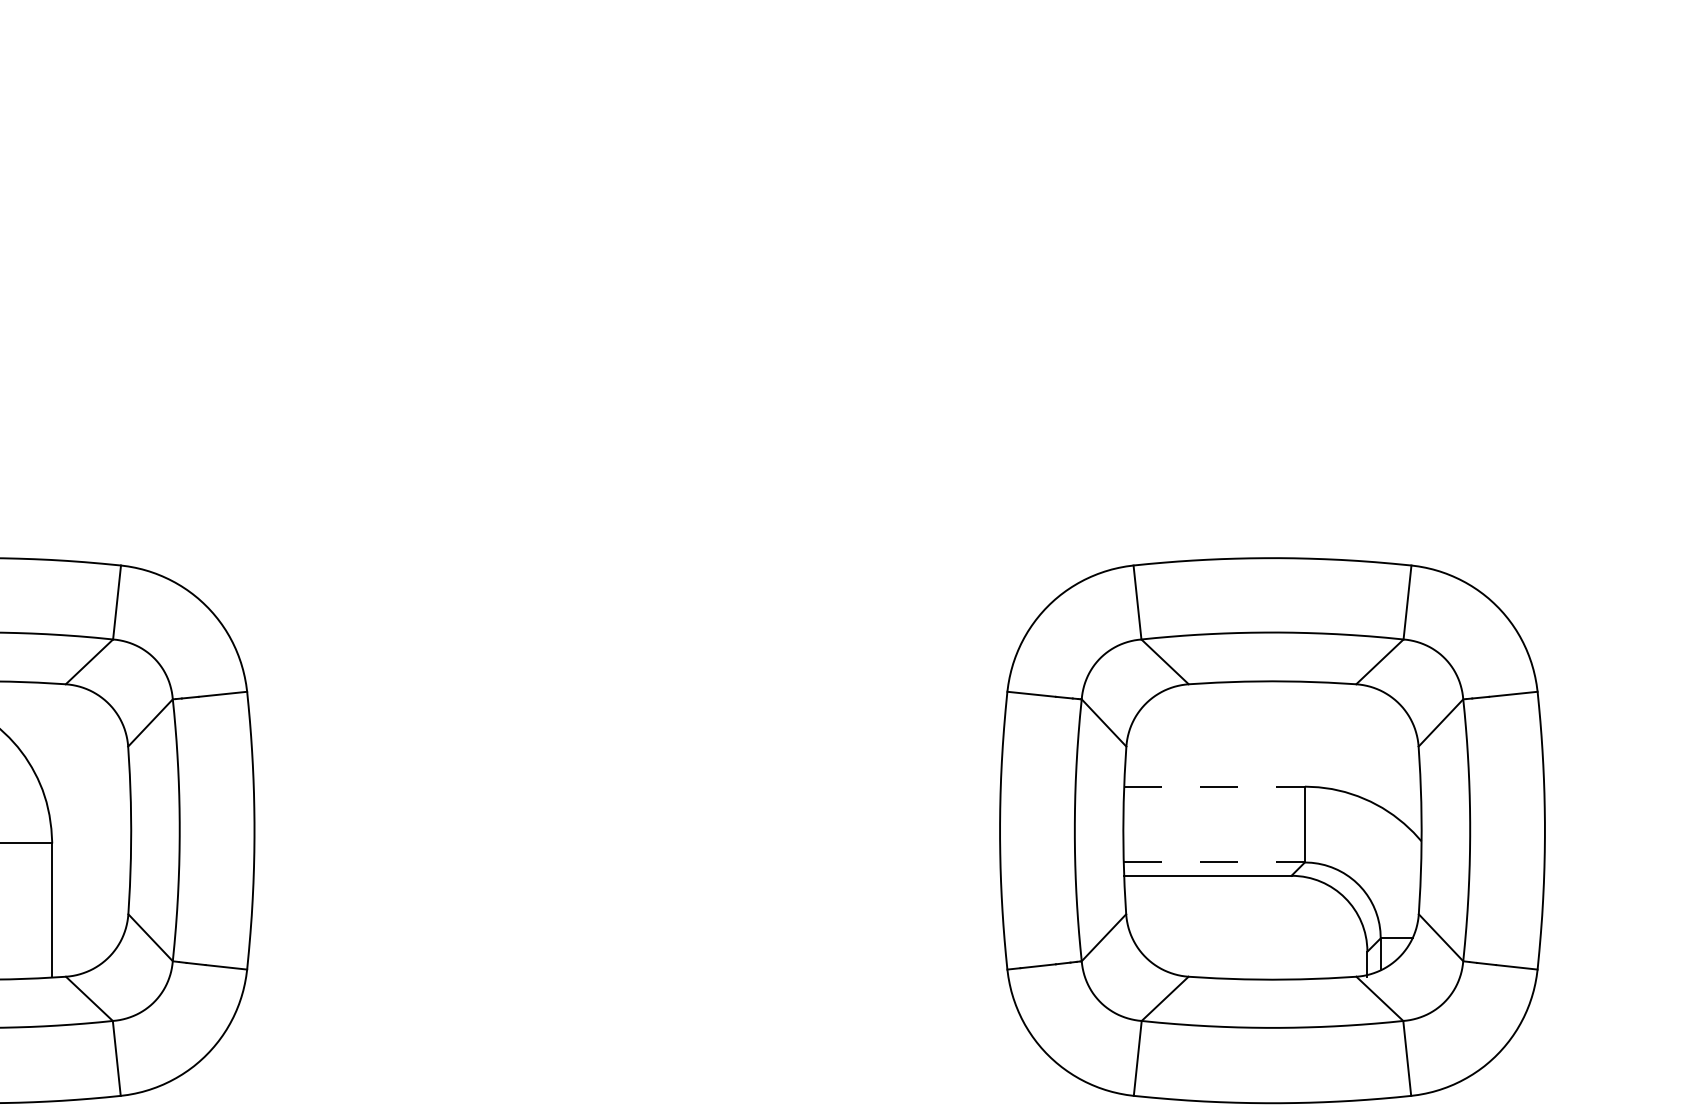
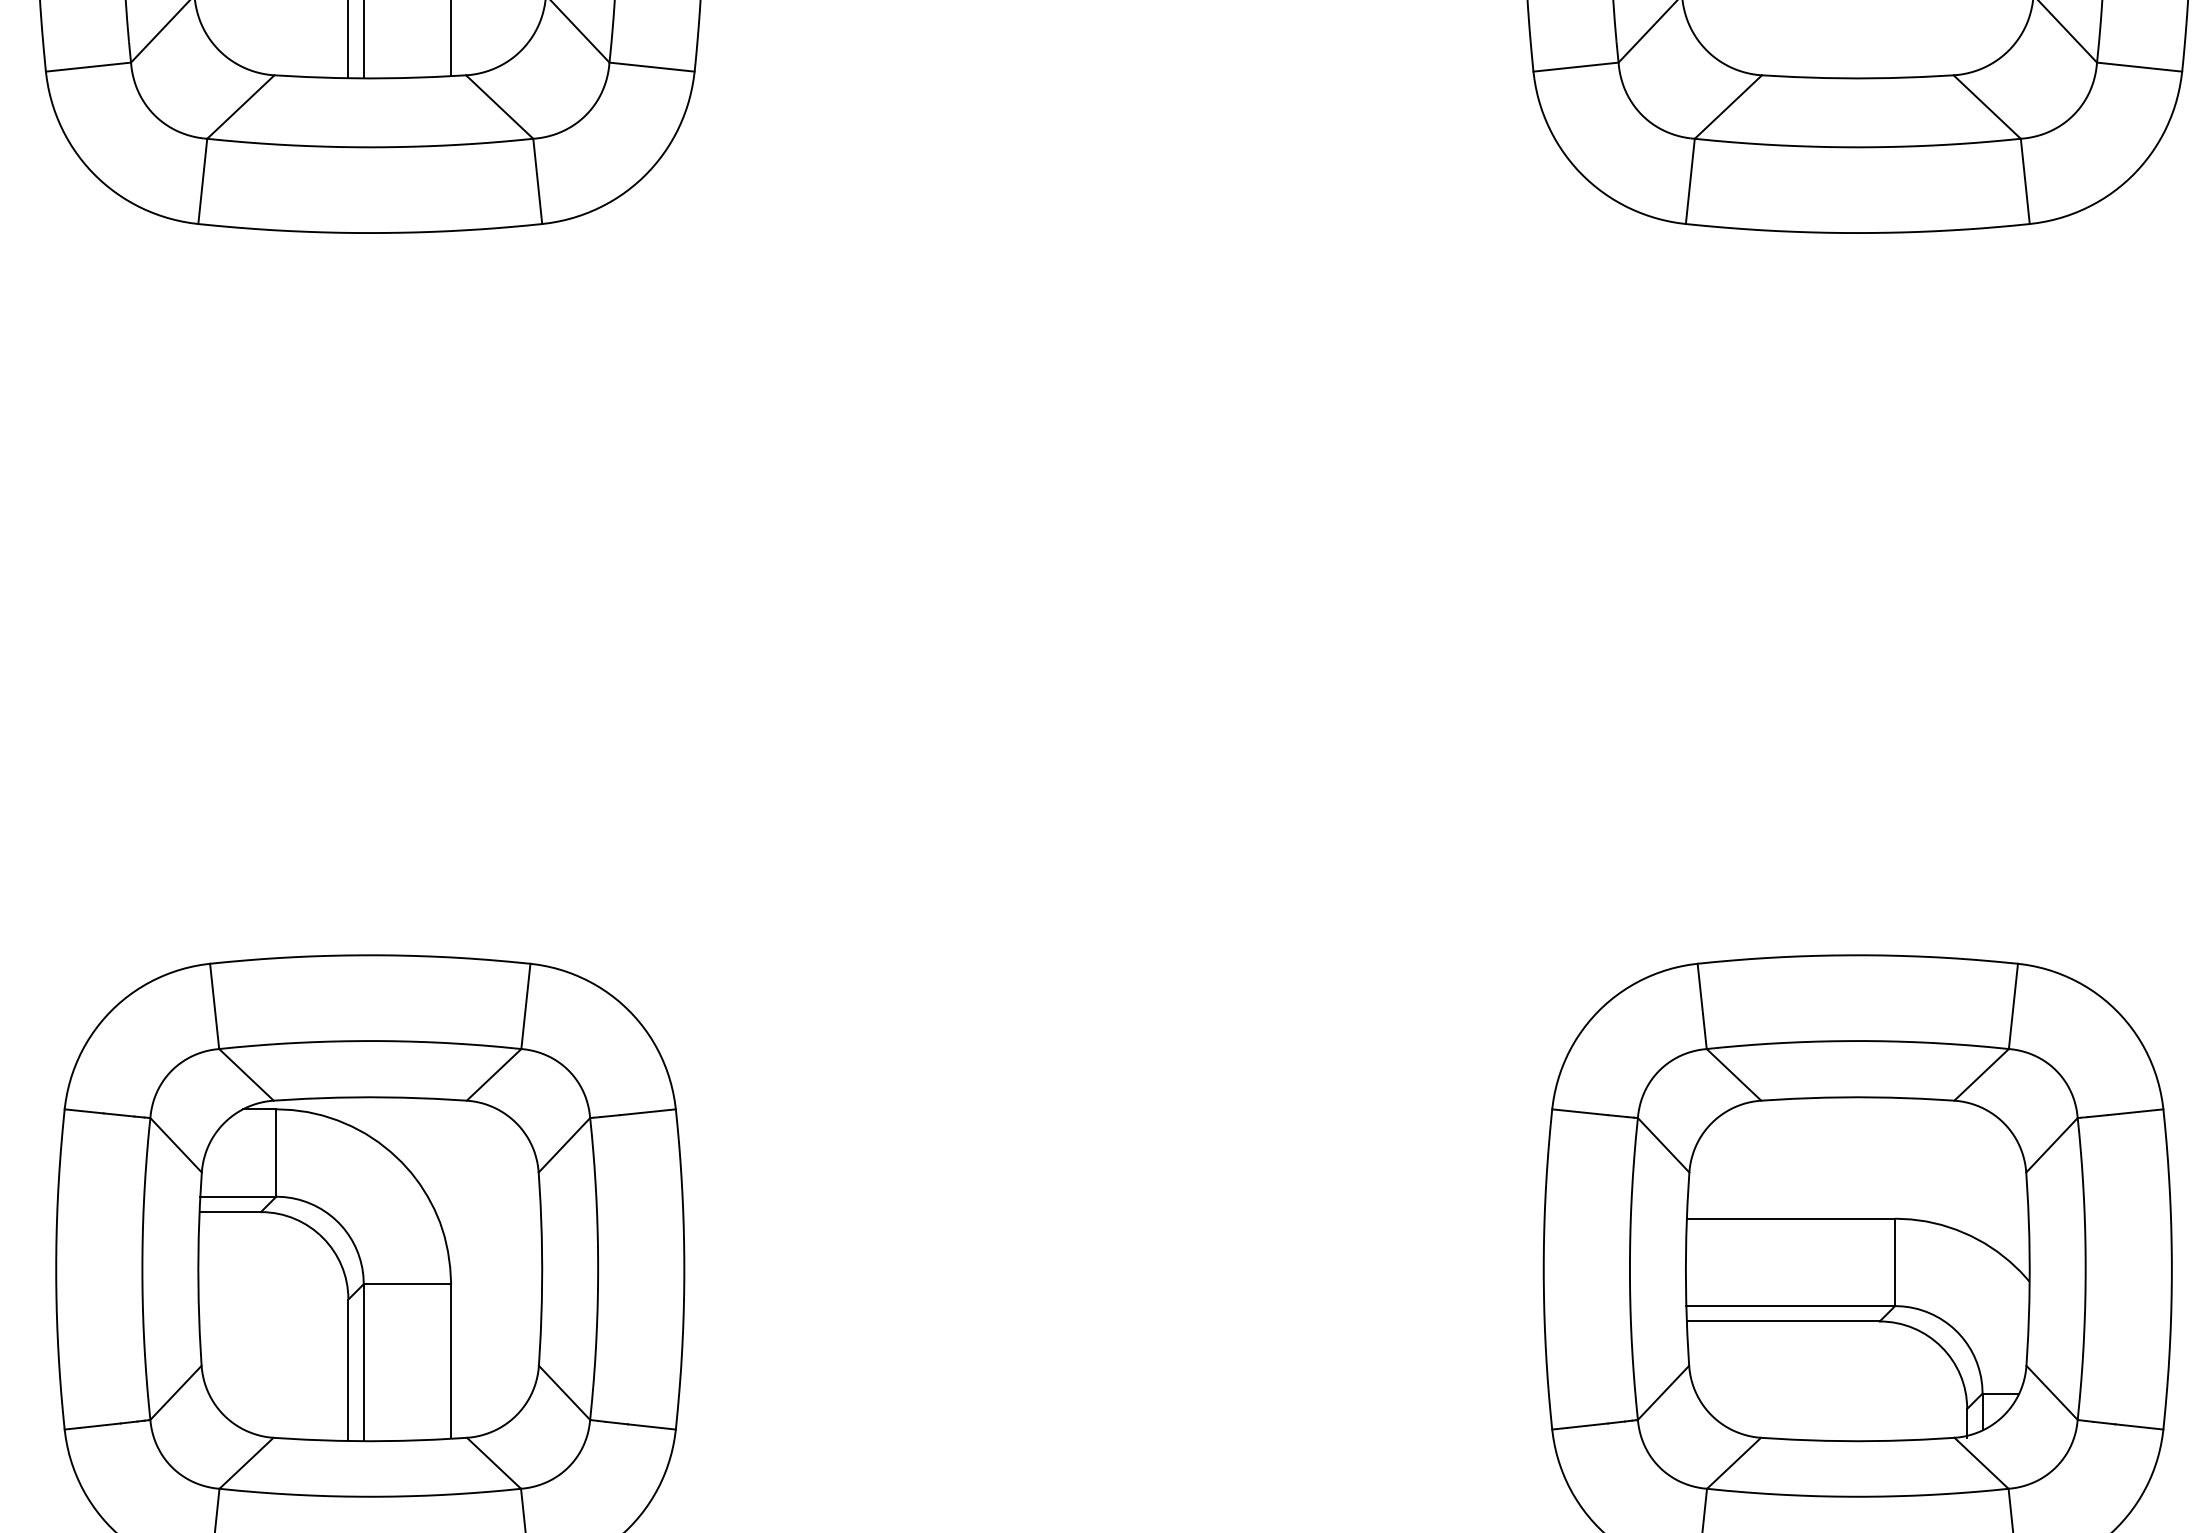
line: (1214, 786) -> (1791, 1218), dashed -> solid
line: (1214, 862) -> (1791, 1306), dashed -> solid

